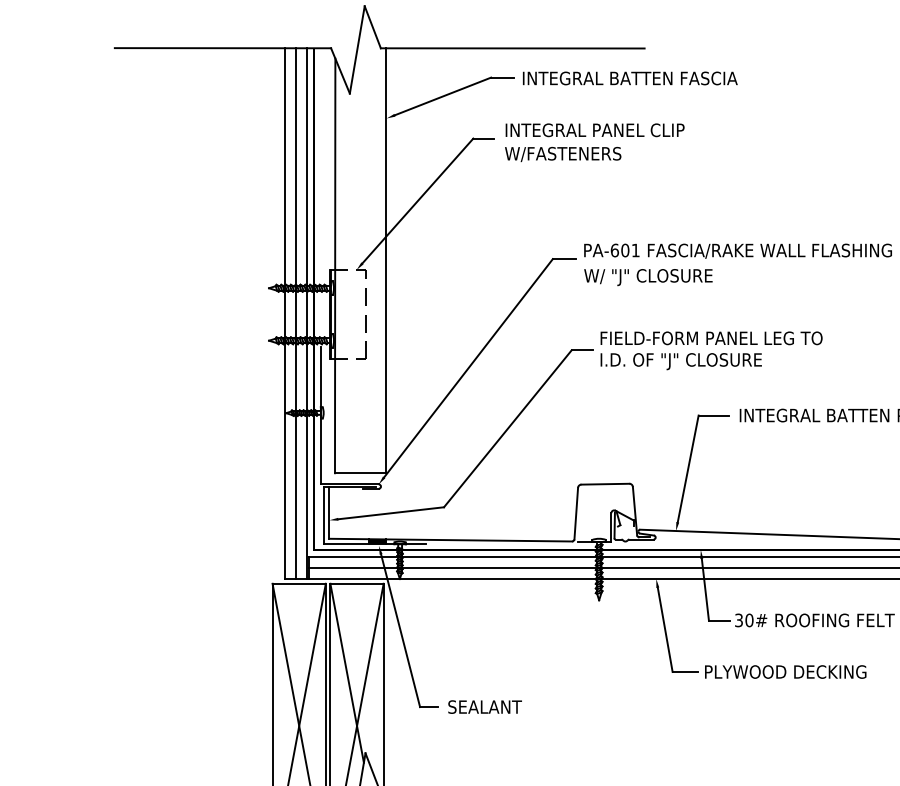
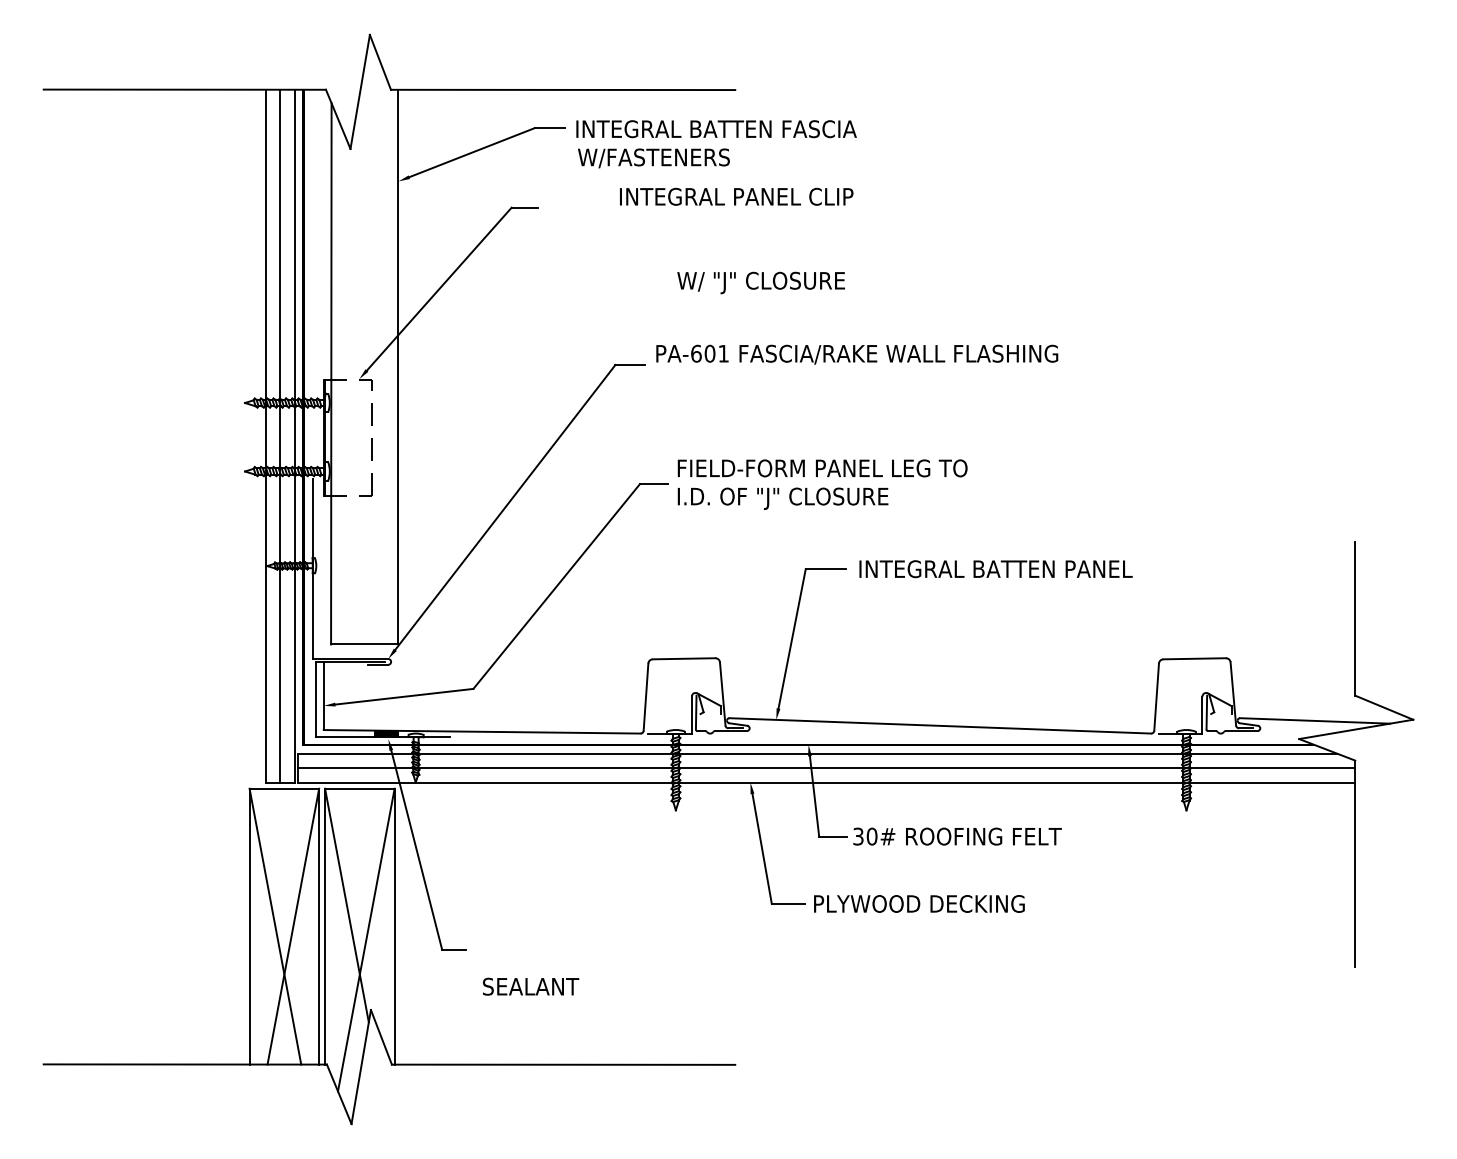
text: (595, 130) -> (736, 196), moved
text: (562, 154) -> (653, 158), moved
text: (647, 277) -> (760, 282), moved
text: (485, 706) -> (531, 986), moved

